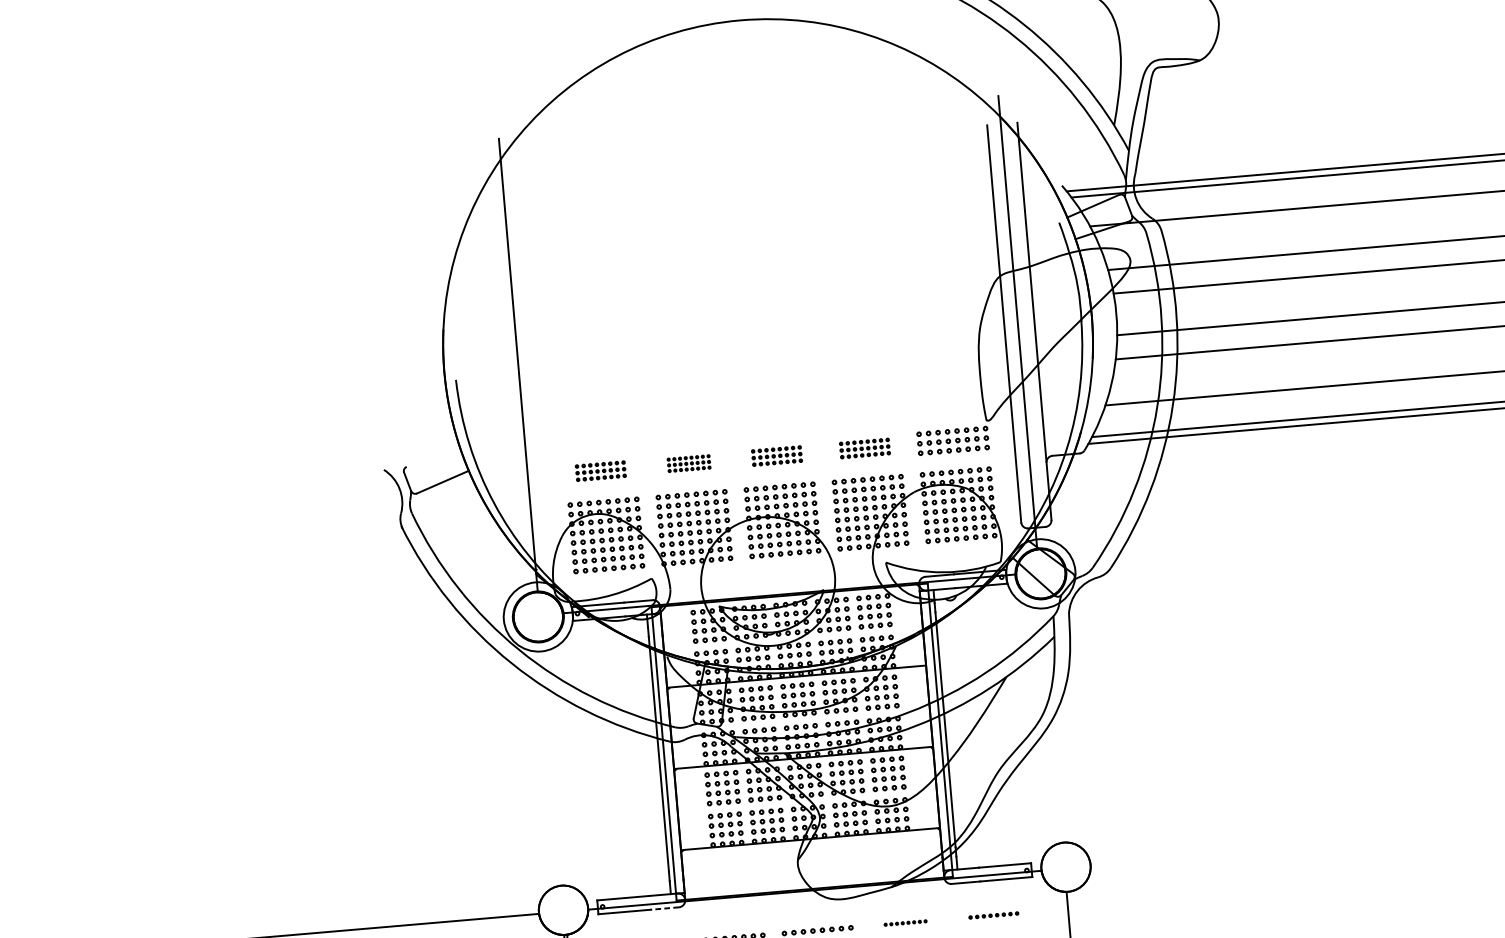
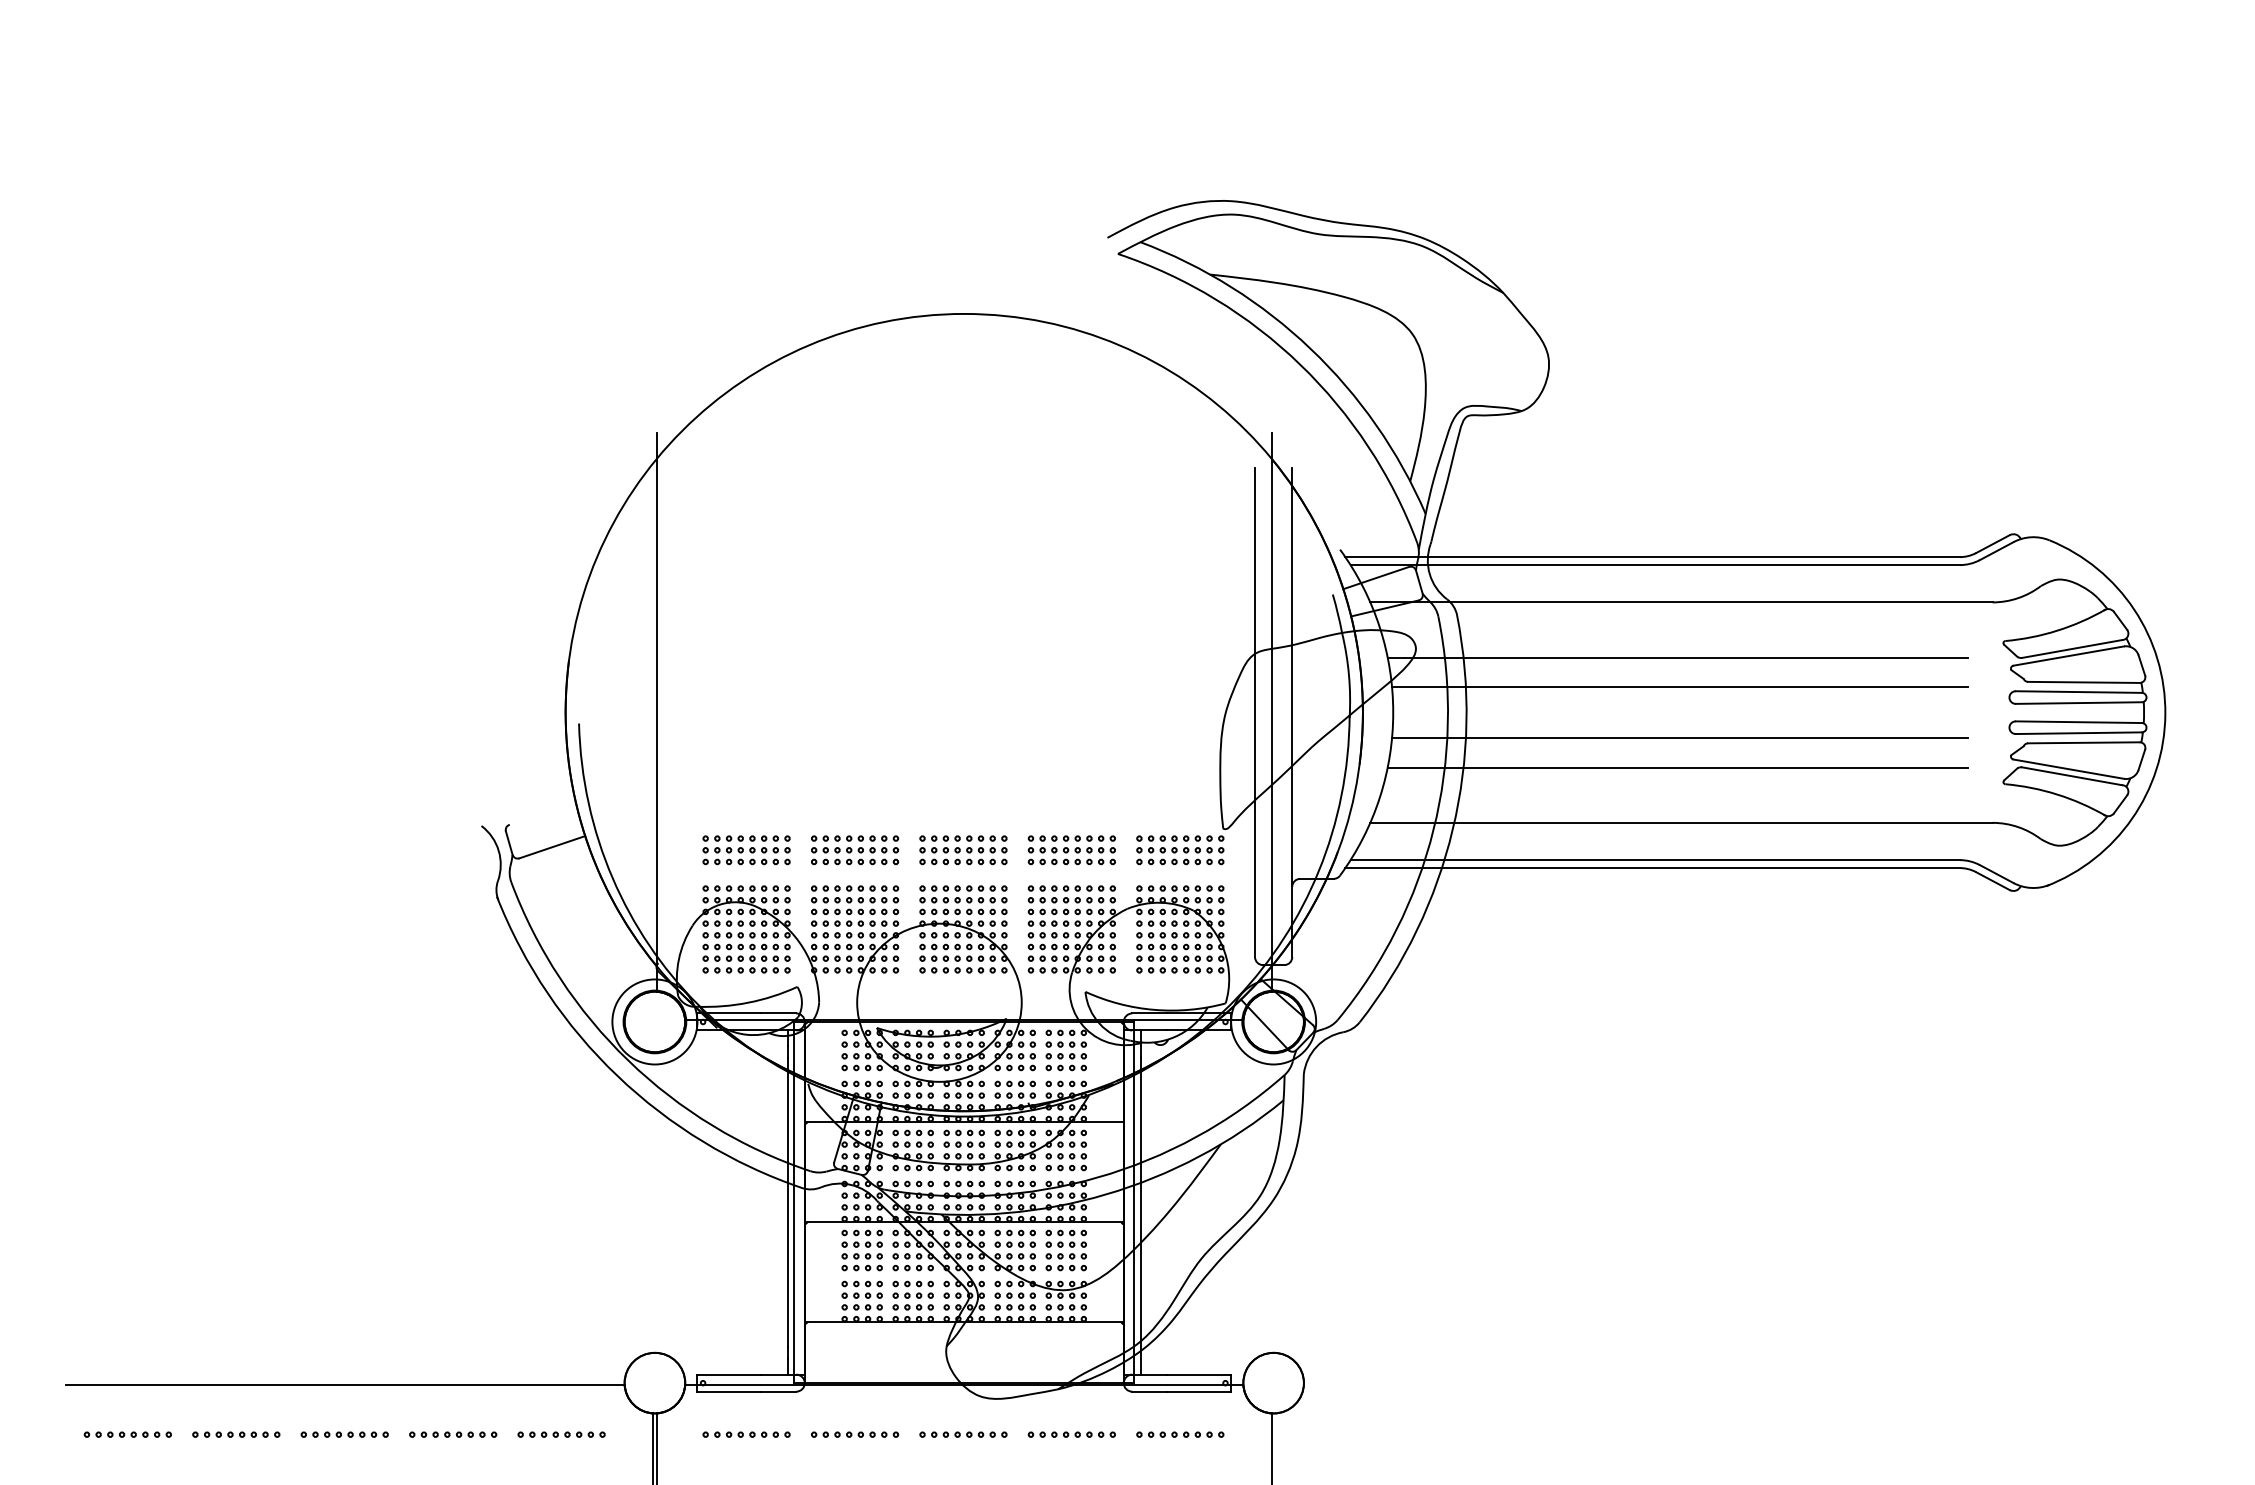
part: (864, 448) -> (1071, 850), size x1.43
part: (777, 456) -> (963, 850), size x1.43
part: (689, 463) -> (855, 850), size x1.67
part: (600, 471) -> (746, 850), size x1.43
line: (664, 908) -> (778, 1391), dashed -> solid
part: (993, 915) -> (1180, 1434), size x1.43
part: (905, 922) -> (1071, 1434), size x1.67

